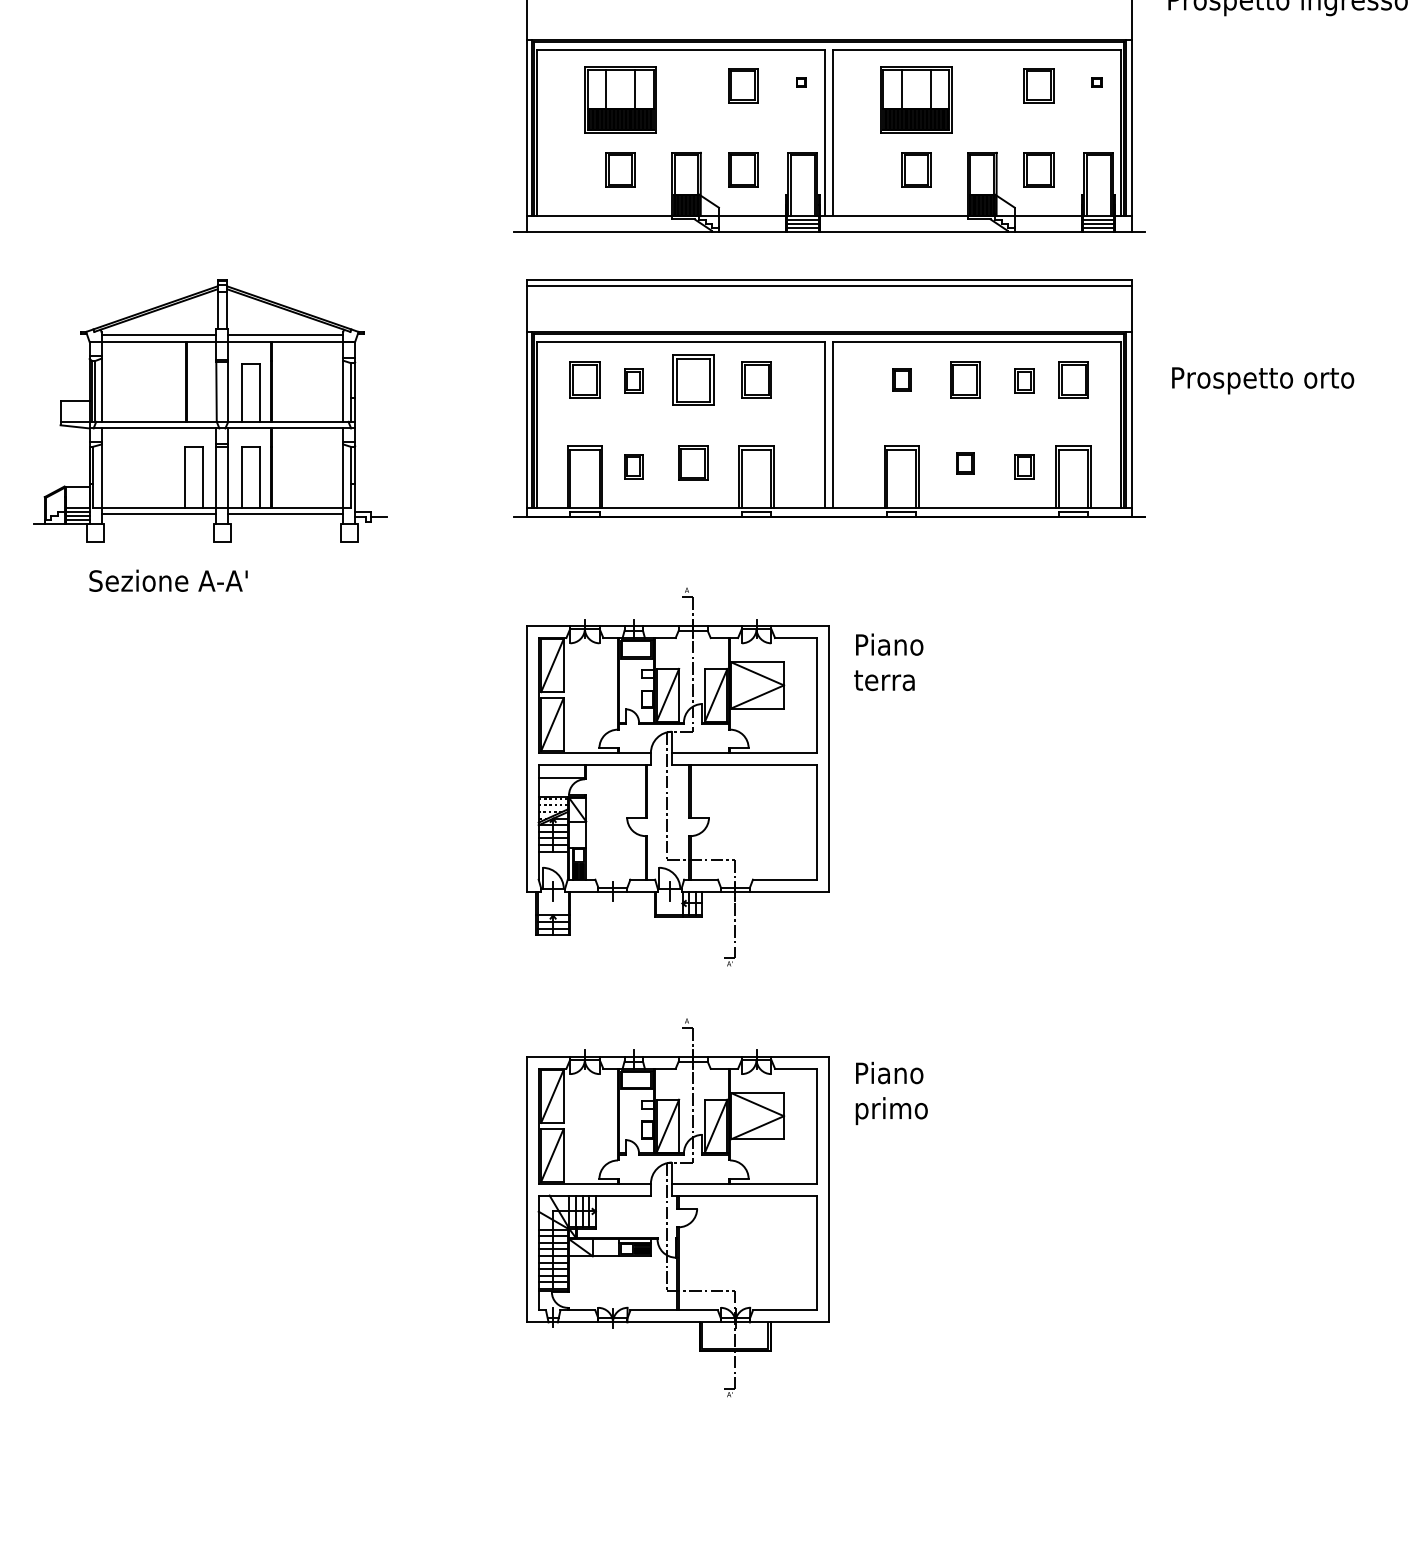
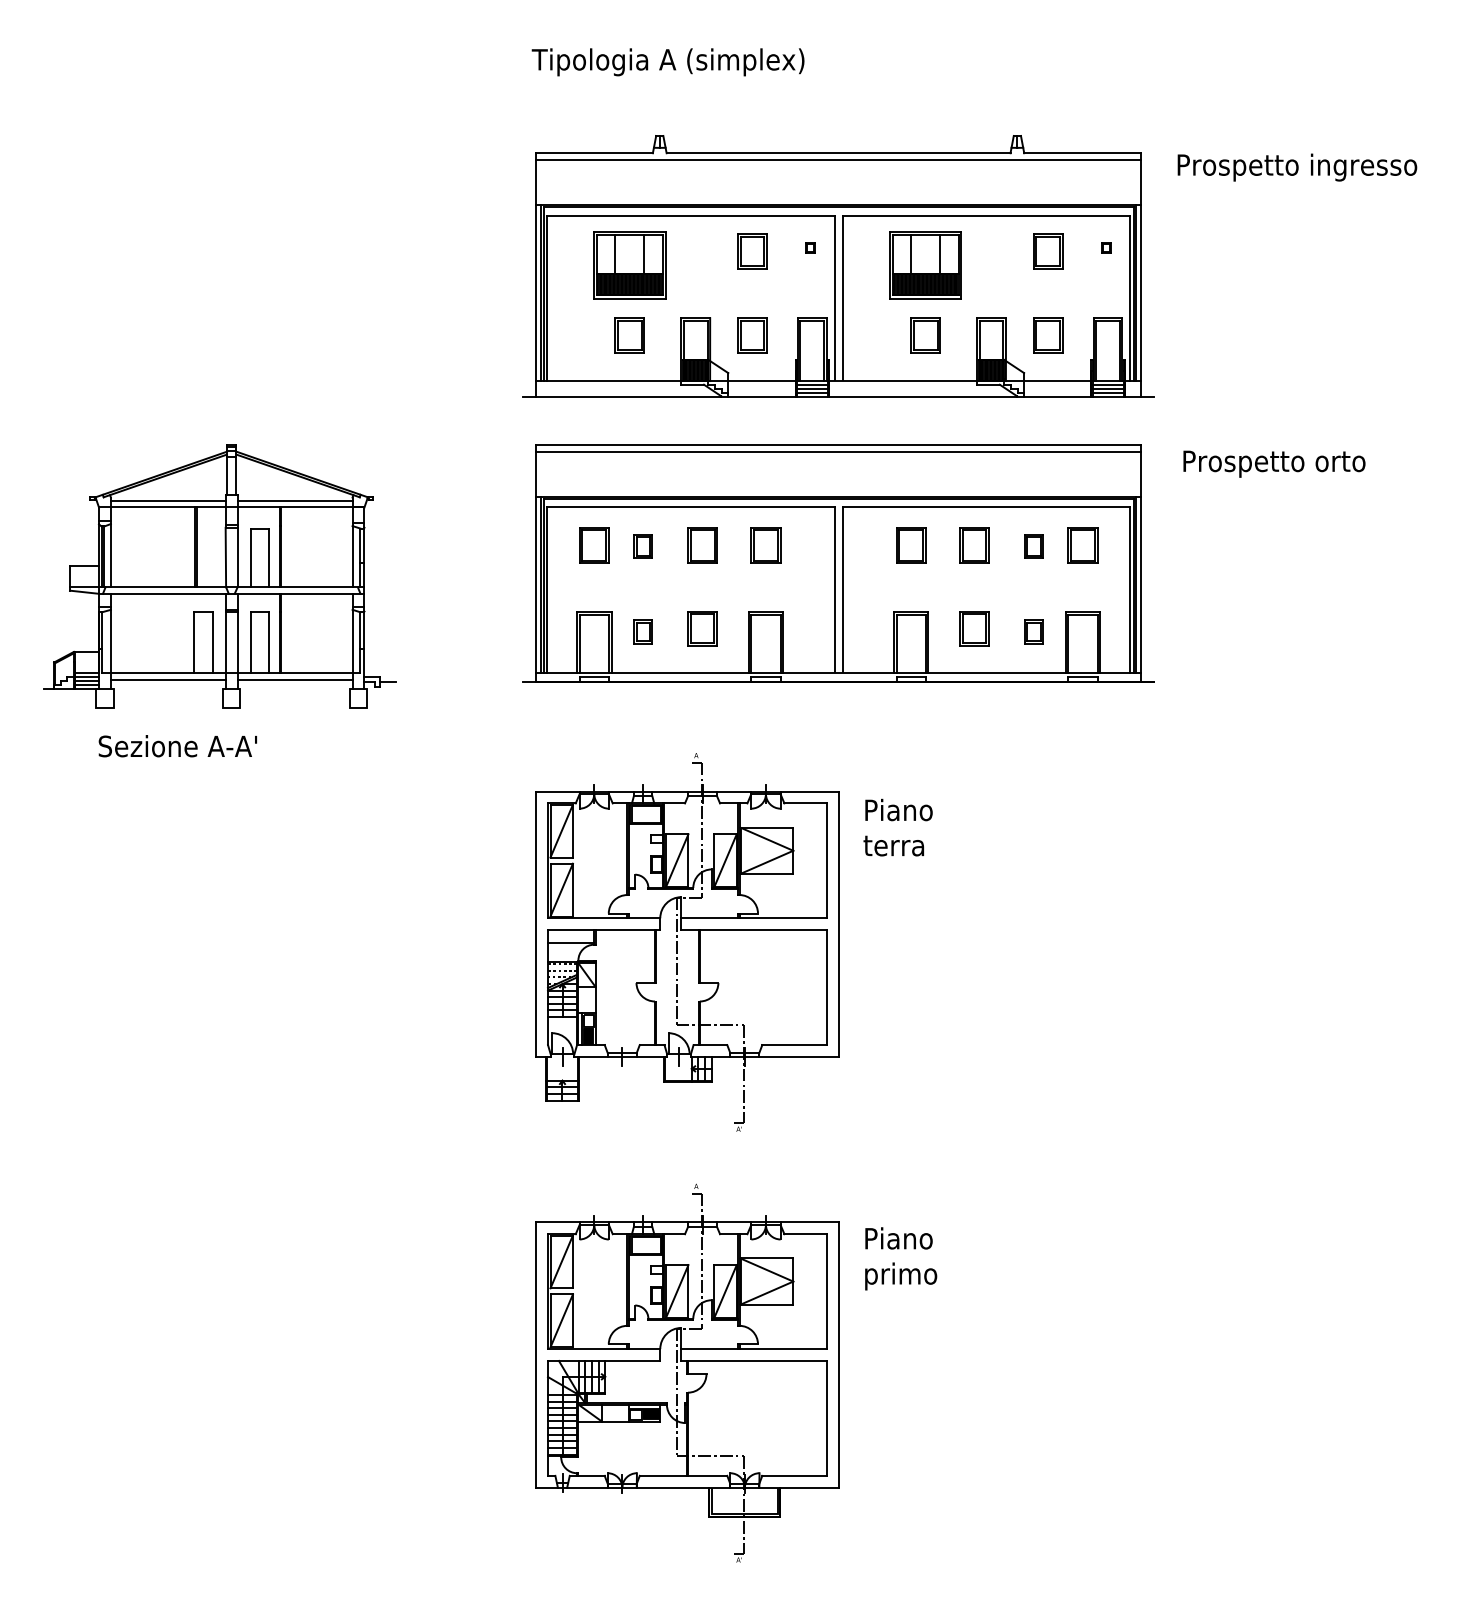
part: (693, 380) -> (702, 545), size x0.71
part: (902, 380) -> (911, 545), size x1.67
text: (1263, 380) -> (1274, 463), moved
part: (965, 463) -> (974, 628), size x1.67

